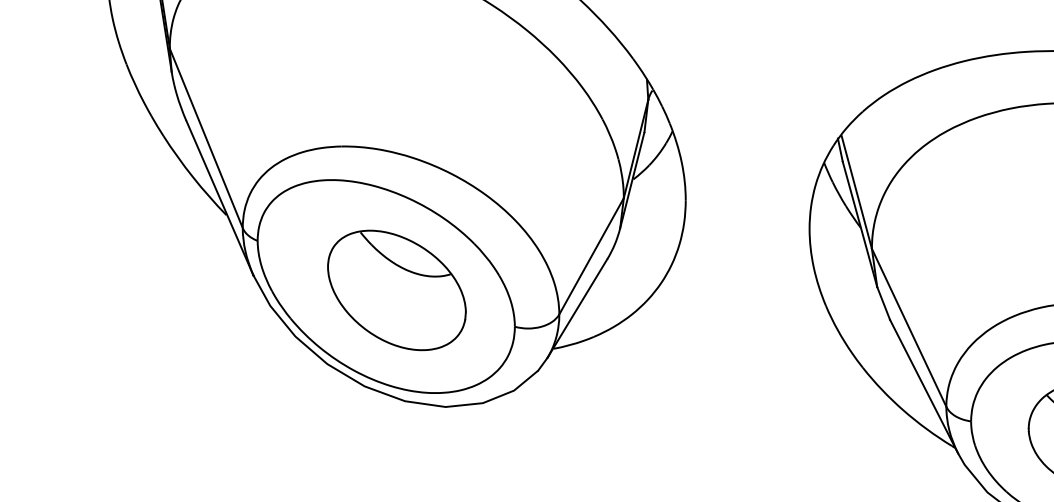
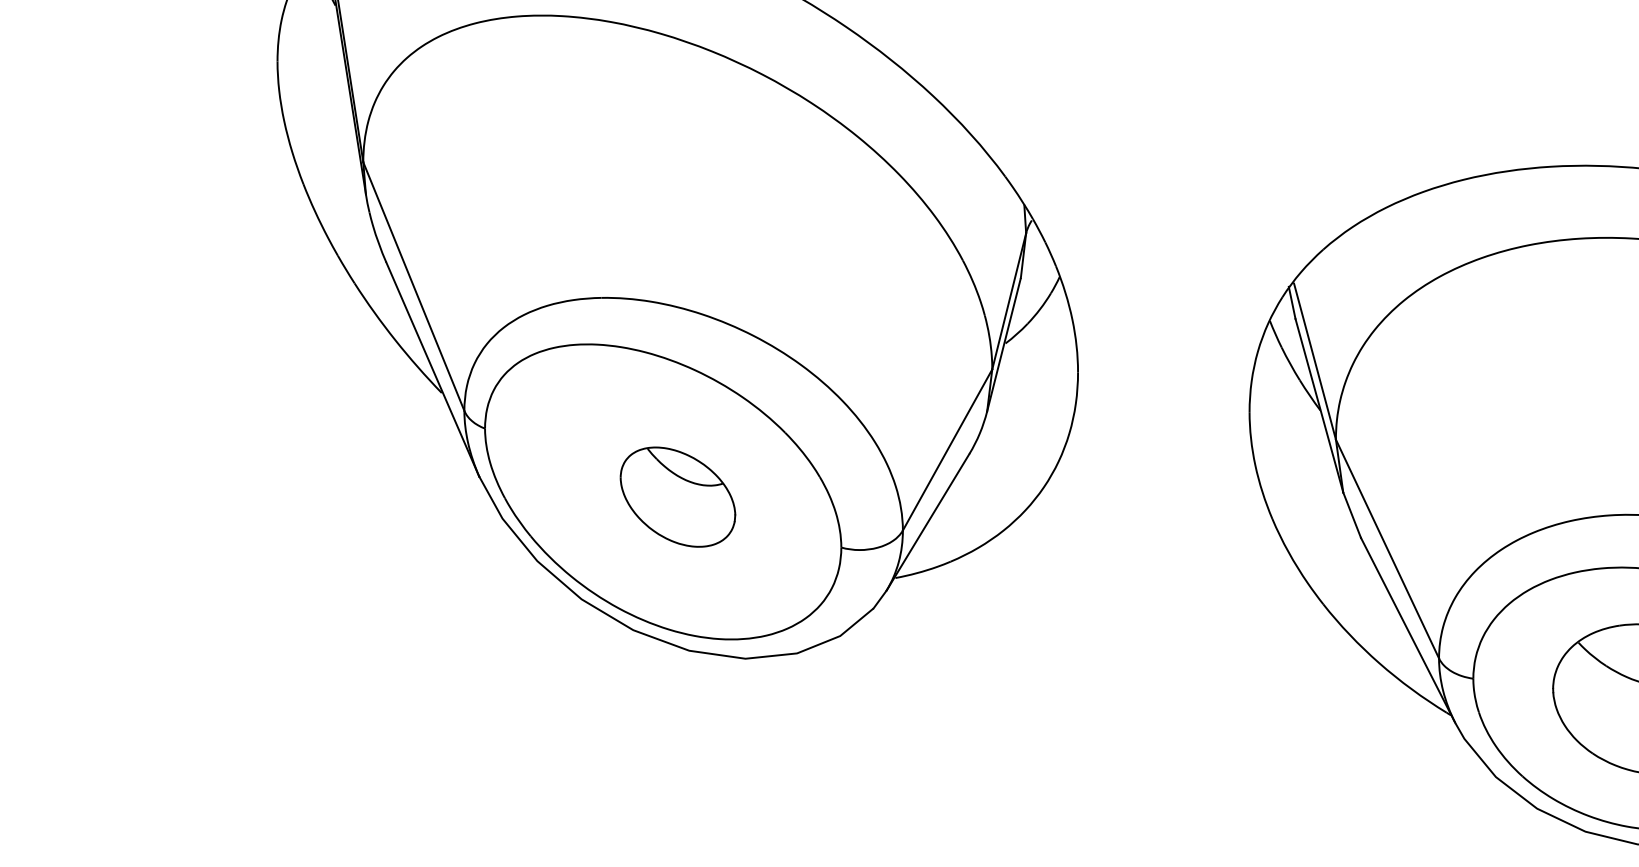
part: (396, 289) -> (677, 496), size x0.6

